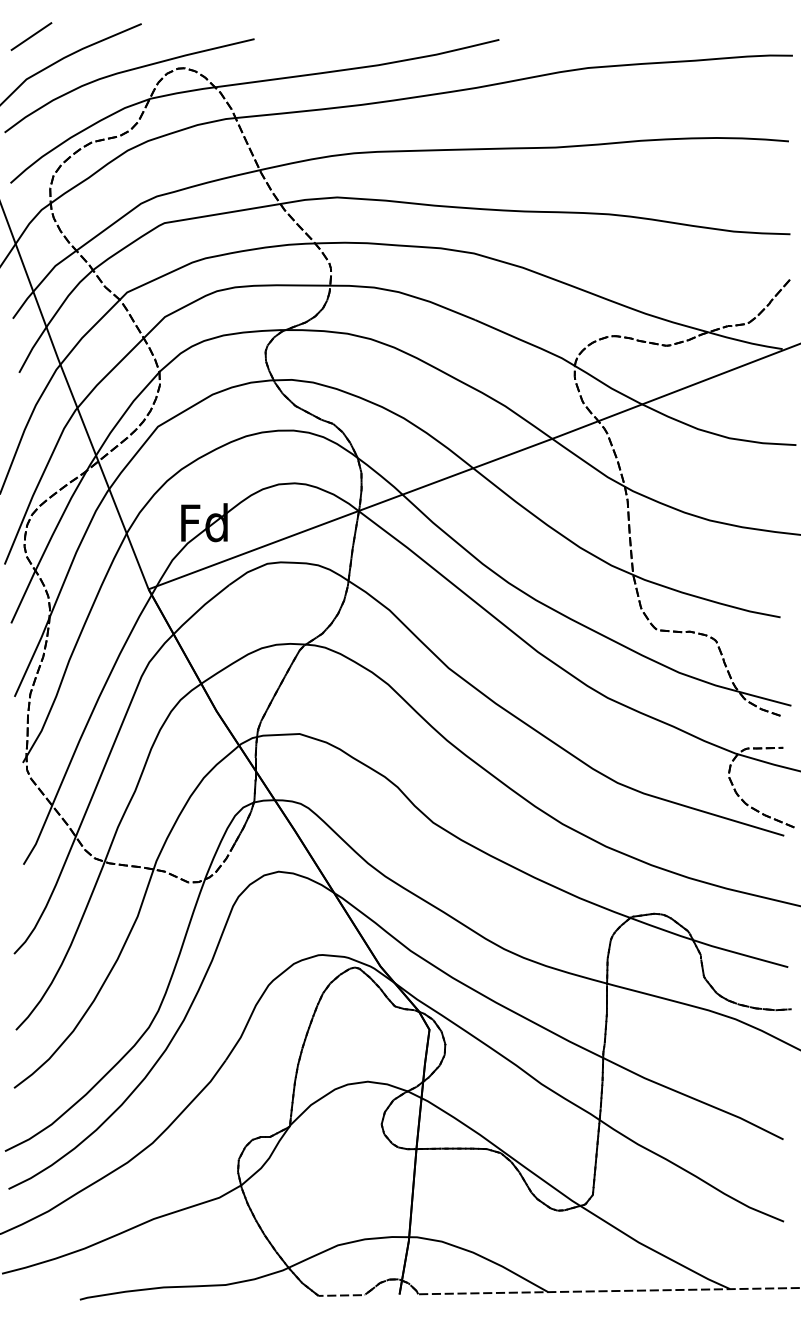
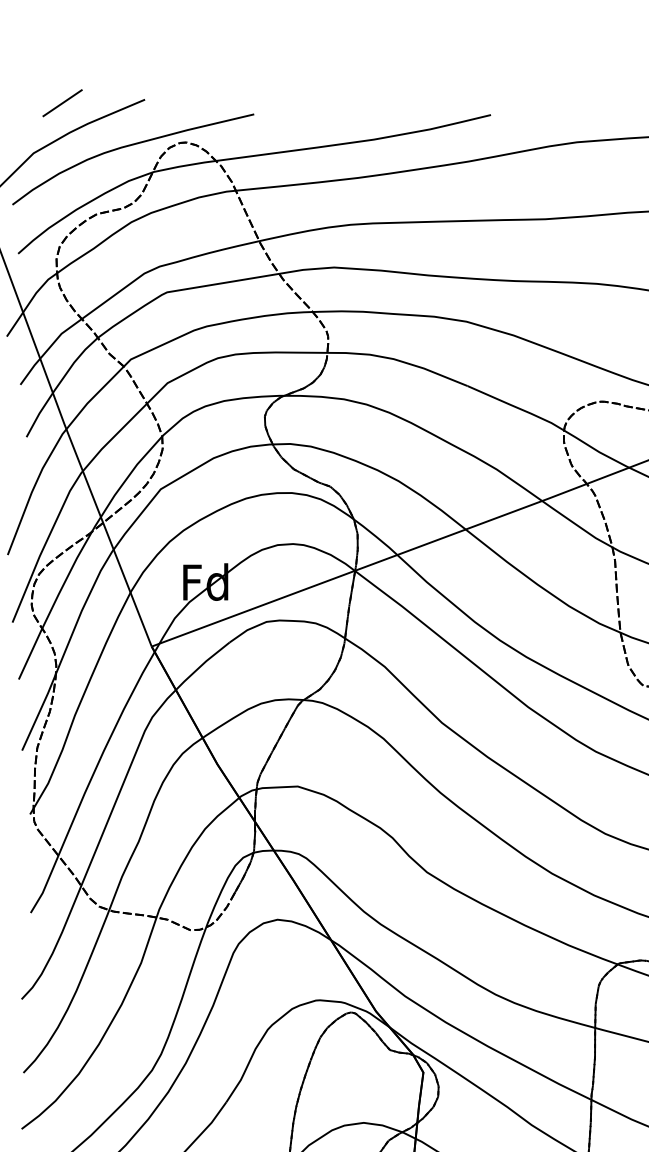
line: (31, 36) -> (62, 103), moved

